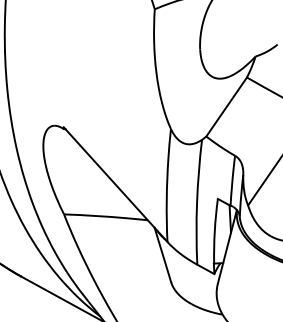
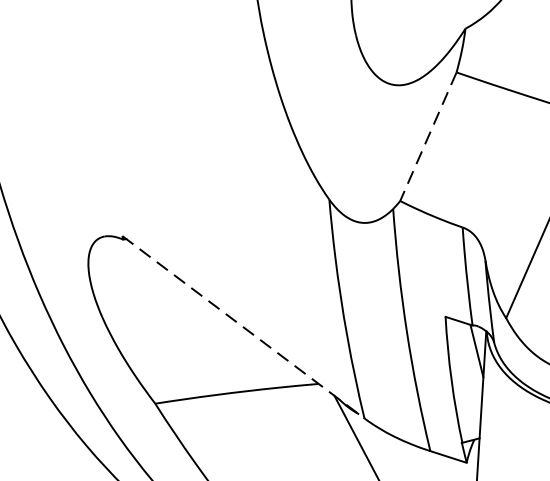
line: (226, 107) -> (428, 137), solid -> dashed
line: (115, 185) -> (243, 328), solid -> dashed

